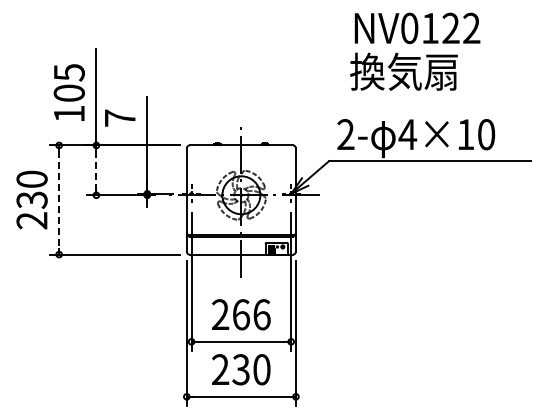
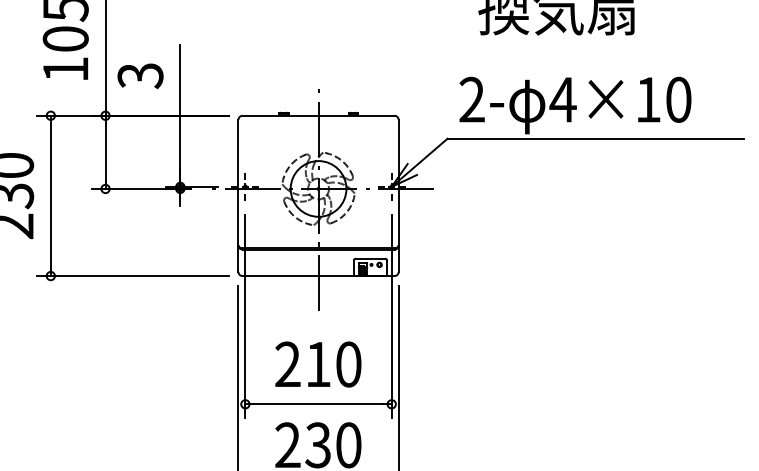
text: (119, 118) -> (139, 76), 7 -> 3
line: (96, 170) -> (105, 152), dashed -> solid
line: (59, 200) -> (51, 196), dashed -> solid
text: (251, 314) -> (333, 364), 266 -> 210

